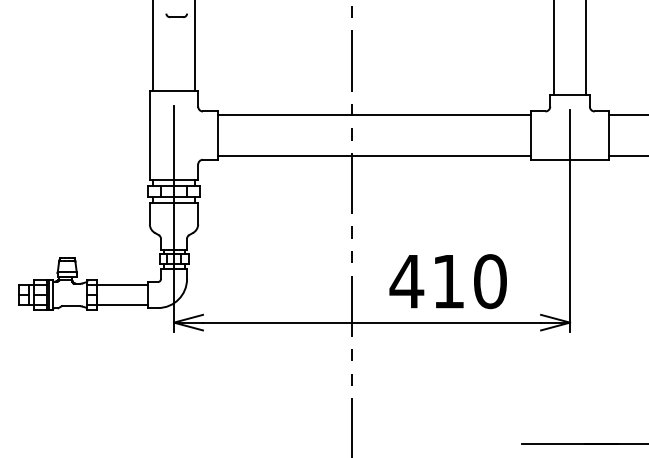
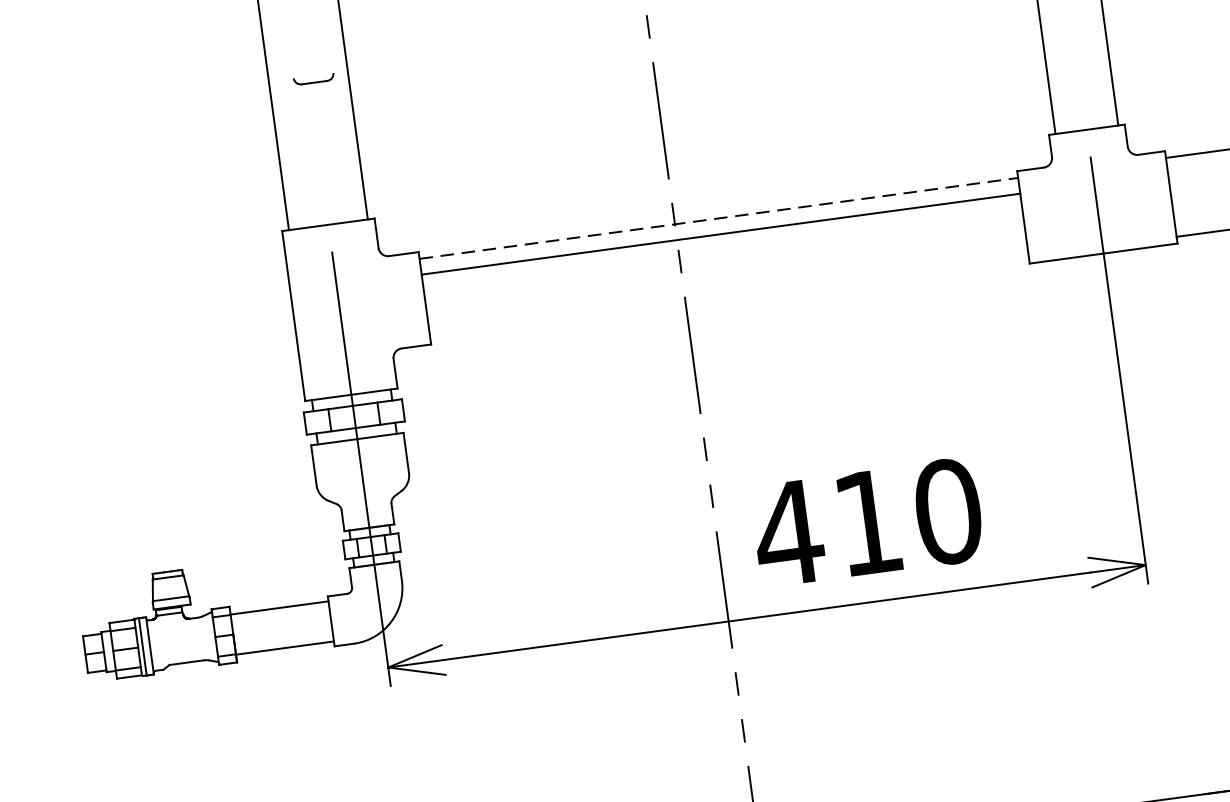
line: (375, 115) -> (720, 219), solid -> dashed
line: (374, 156) -> (720, 234), moved
text: (447, 281) -> (866, 522), moved

